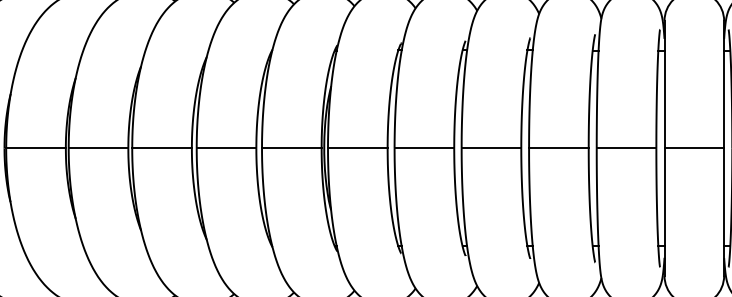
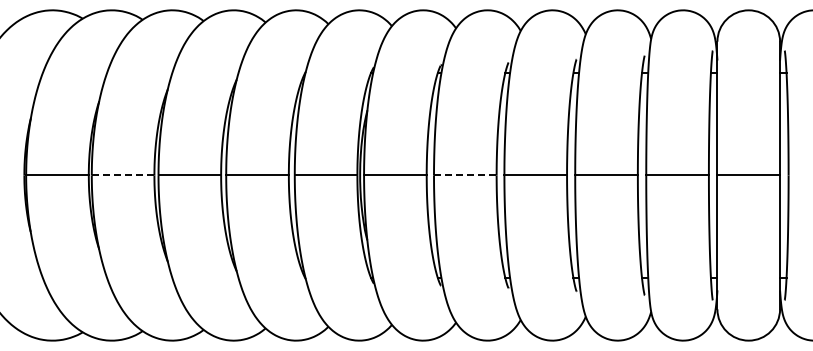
line: (98, 148) -> (123, 175), solid -> dashed
line: (424, 148) -> (465, 175), solid -> dashed

